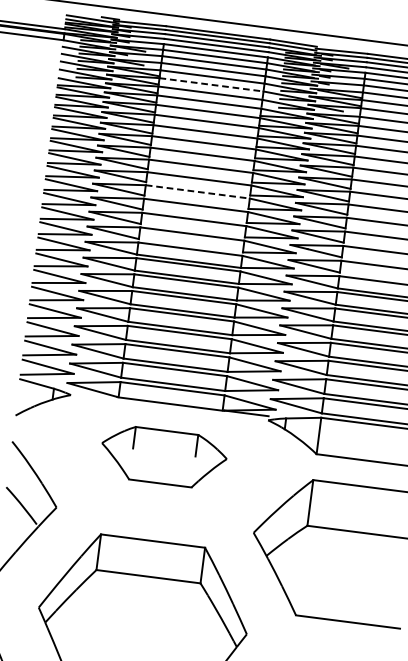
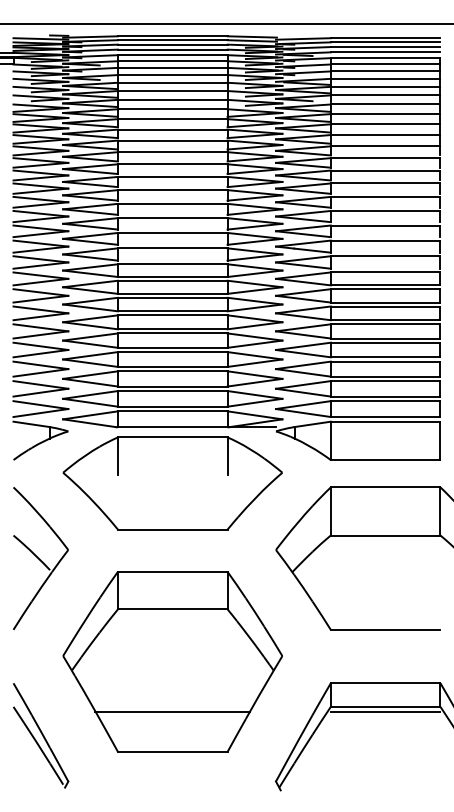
line: (211, 85) -> (172, 91), dashed -> solid
line: (197, 191) -> (172, 203), dashed -> solid
part: (163, 457) -> (172, 483), size x1.67

